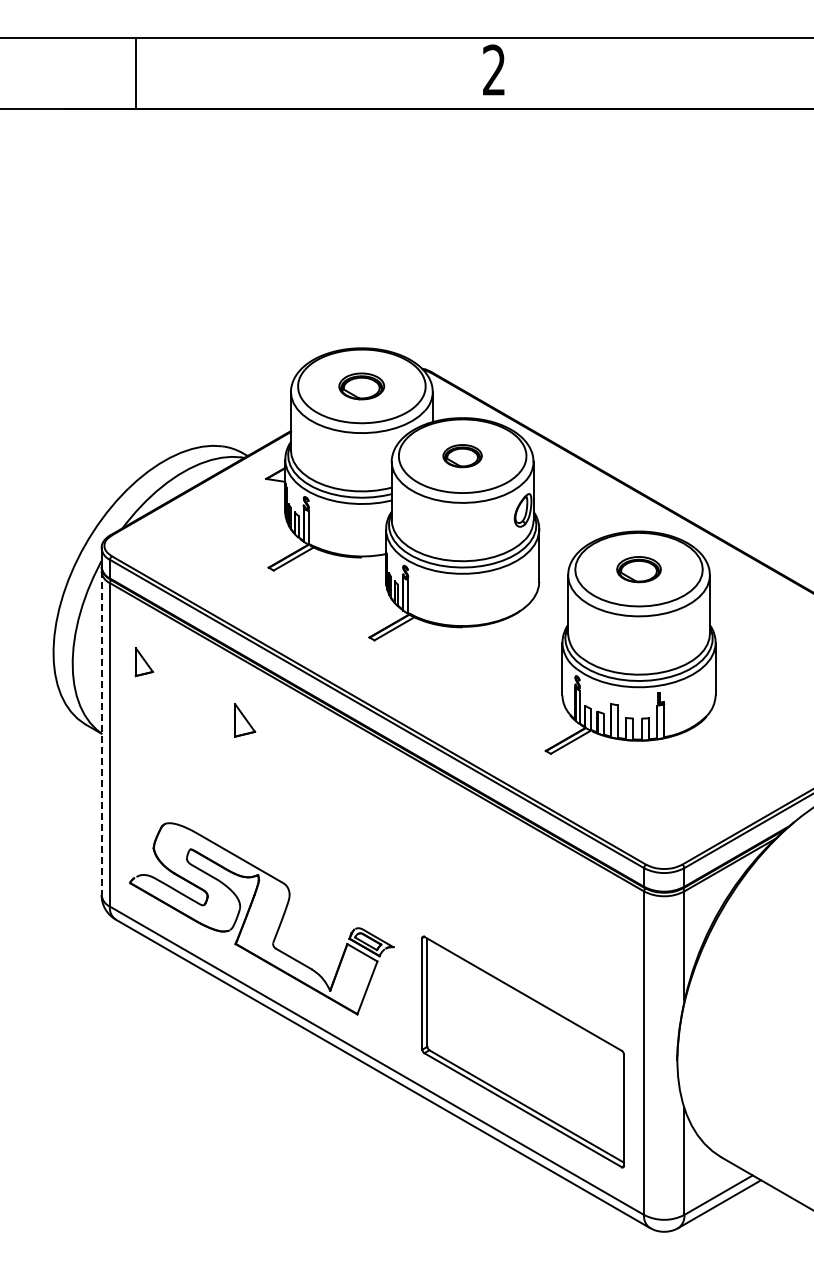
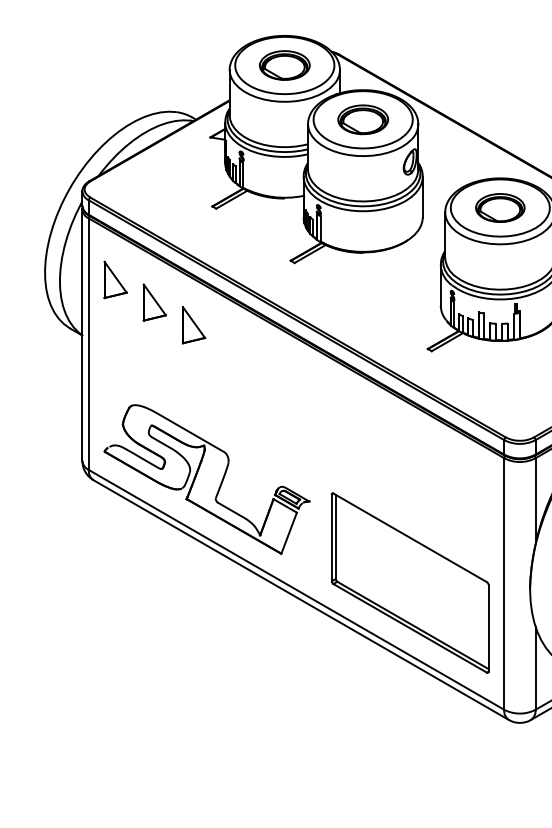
part: (361, 386) -> (284, 65), size x1.43
part: (462, 455) -> (363, 119), size x1.67
part: (638, 569) -> (499, 207), size x1.43
part: (144, 661) -> (115, 279), size x1.67
part: (194, 691) -> (154, 302), added
part: (244, 720) -> (193, 325), size x1.43
line: (101, 733) -> (82, 335), dashed -> solid

